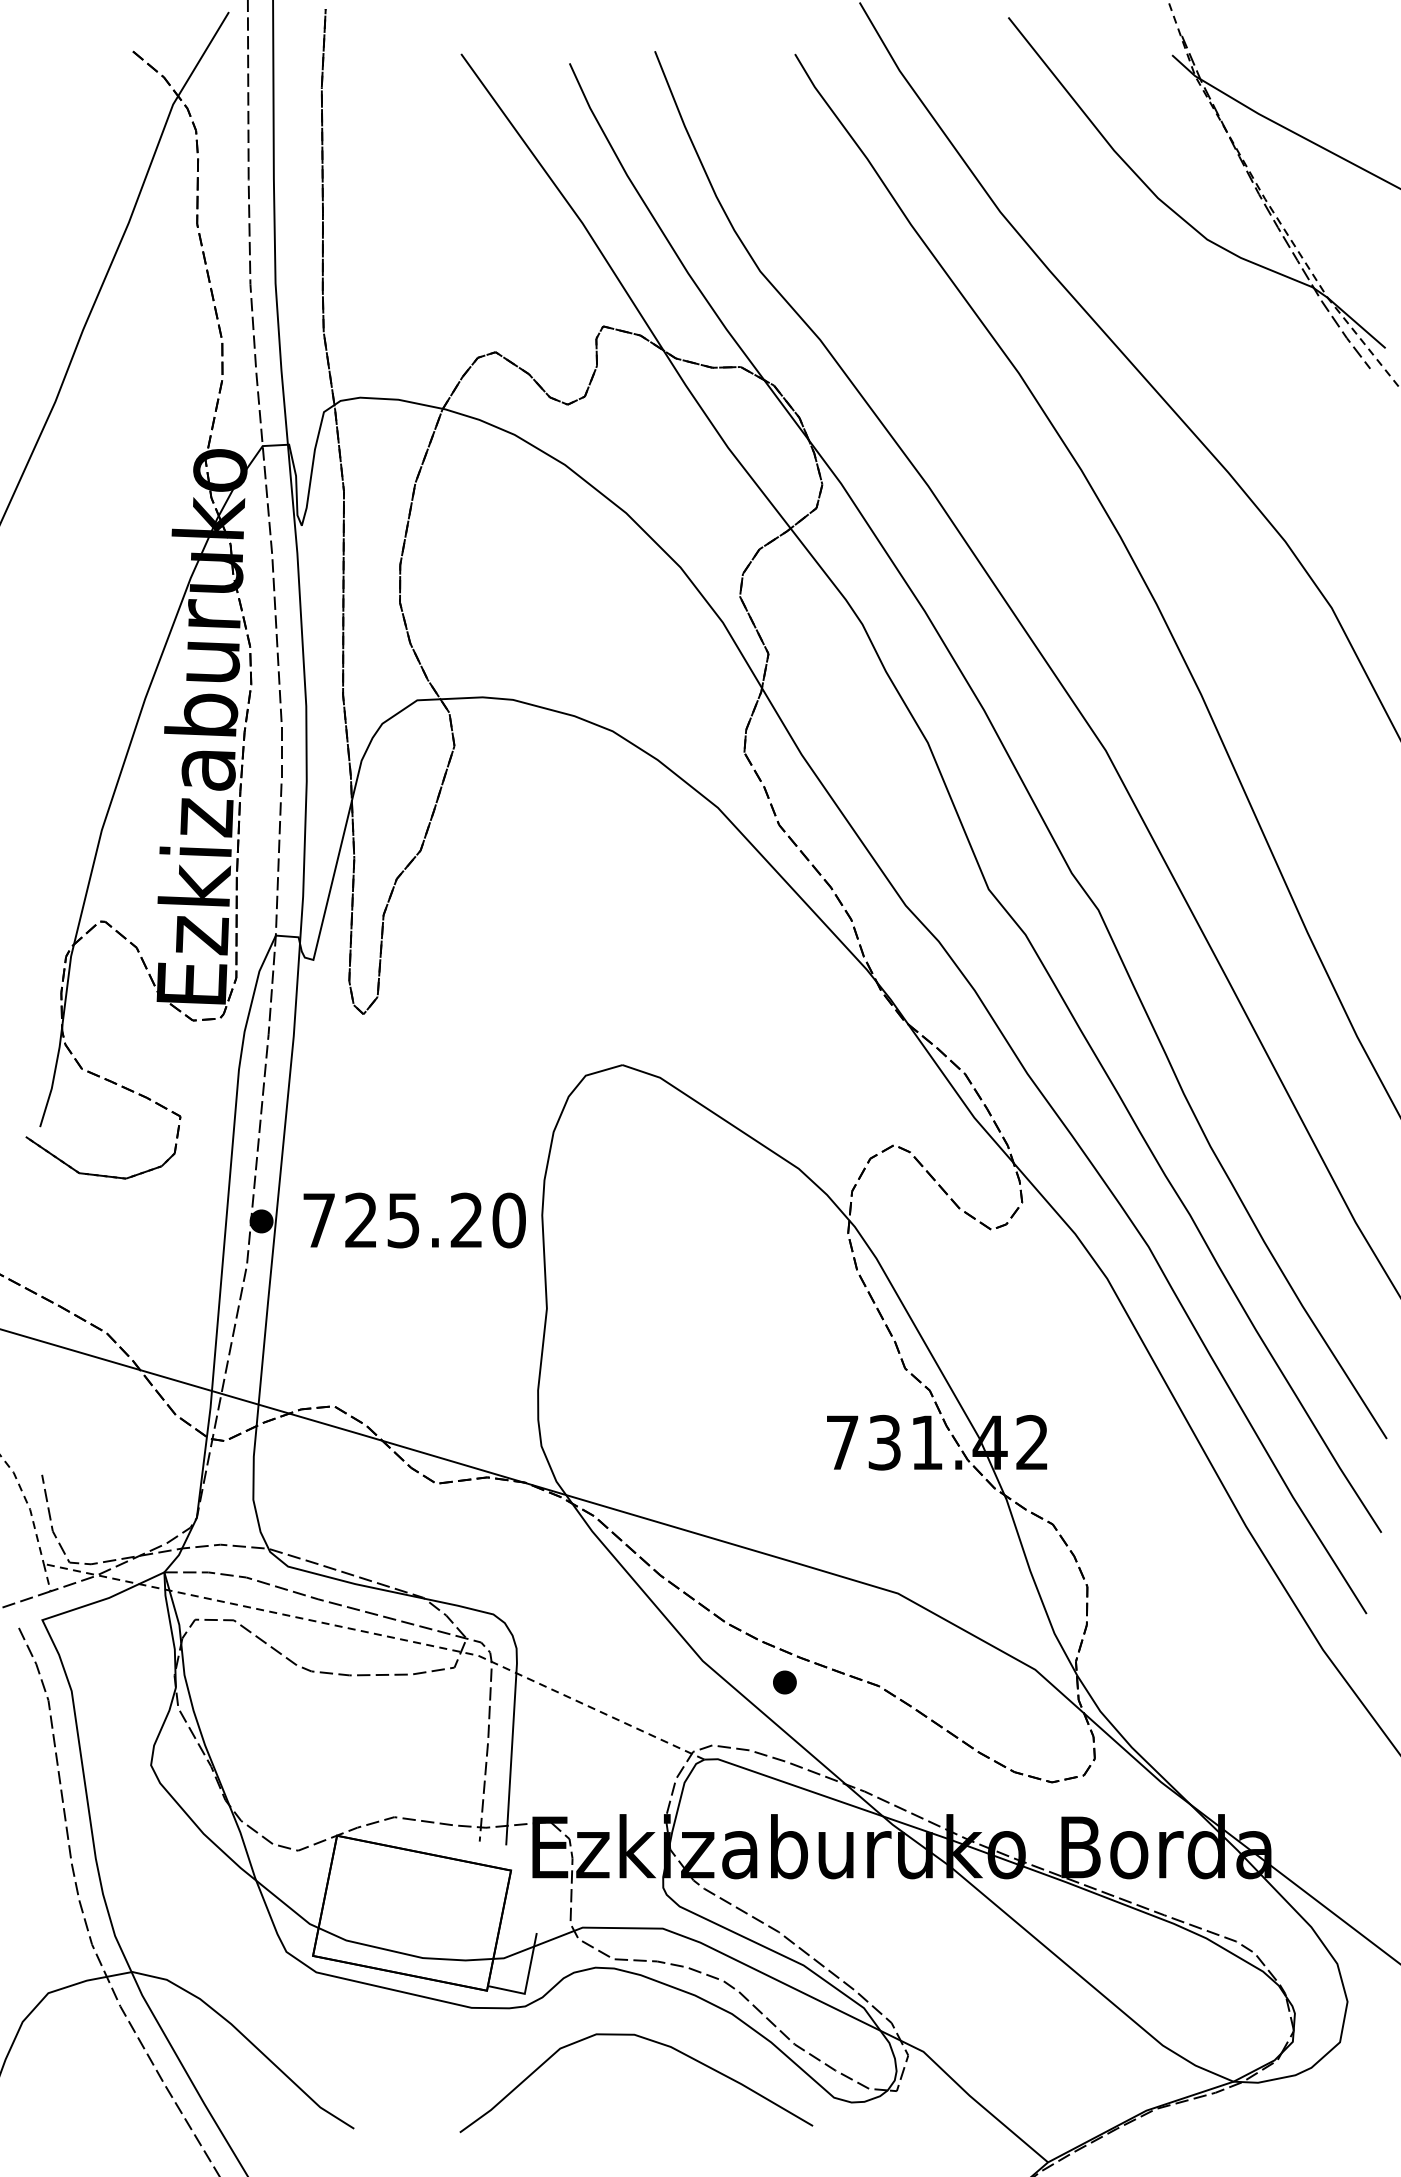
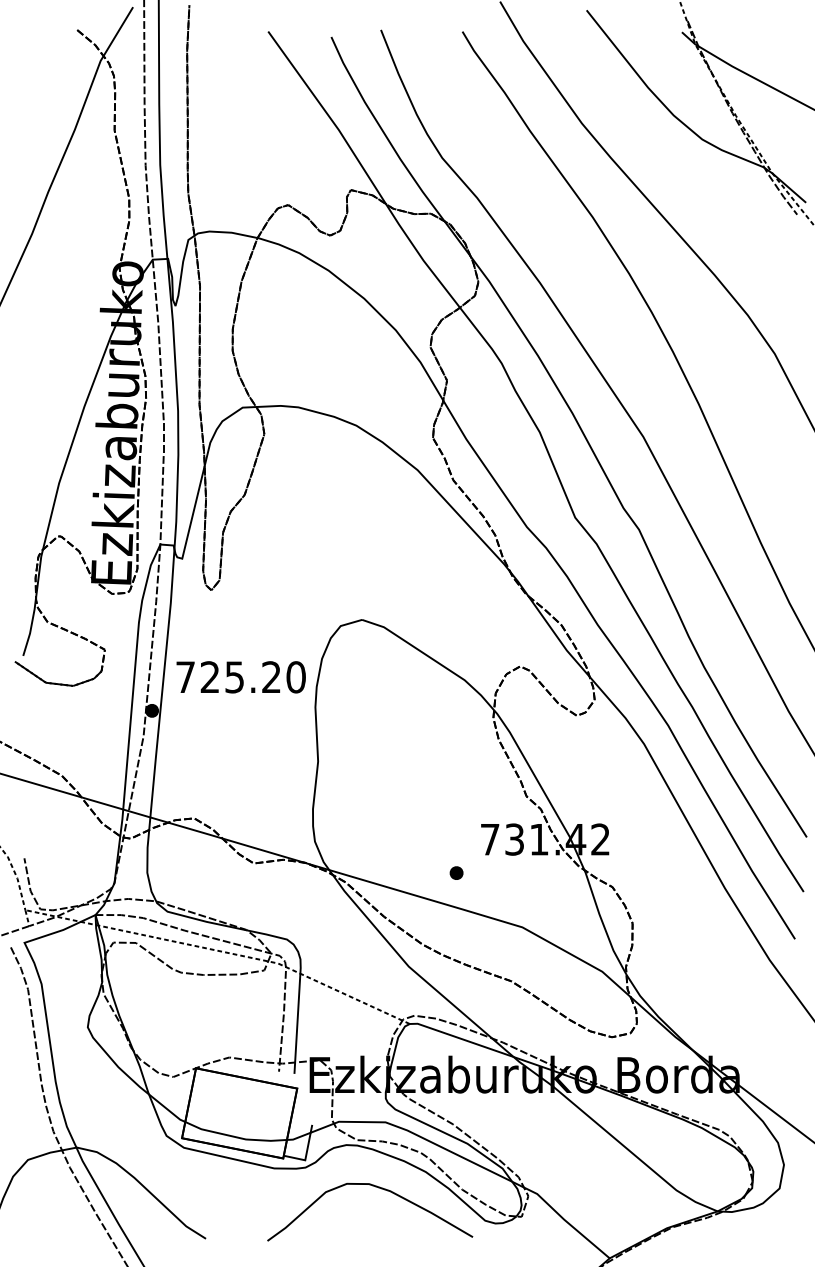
text: (413, 1220) -> (240, 677), moved
part: (784, 1681) -> (456, 872), moved

